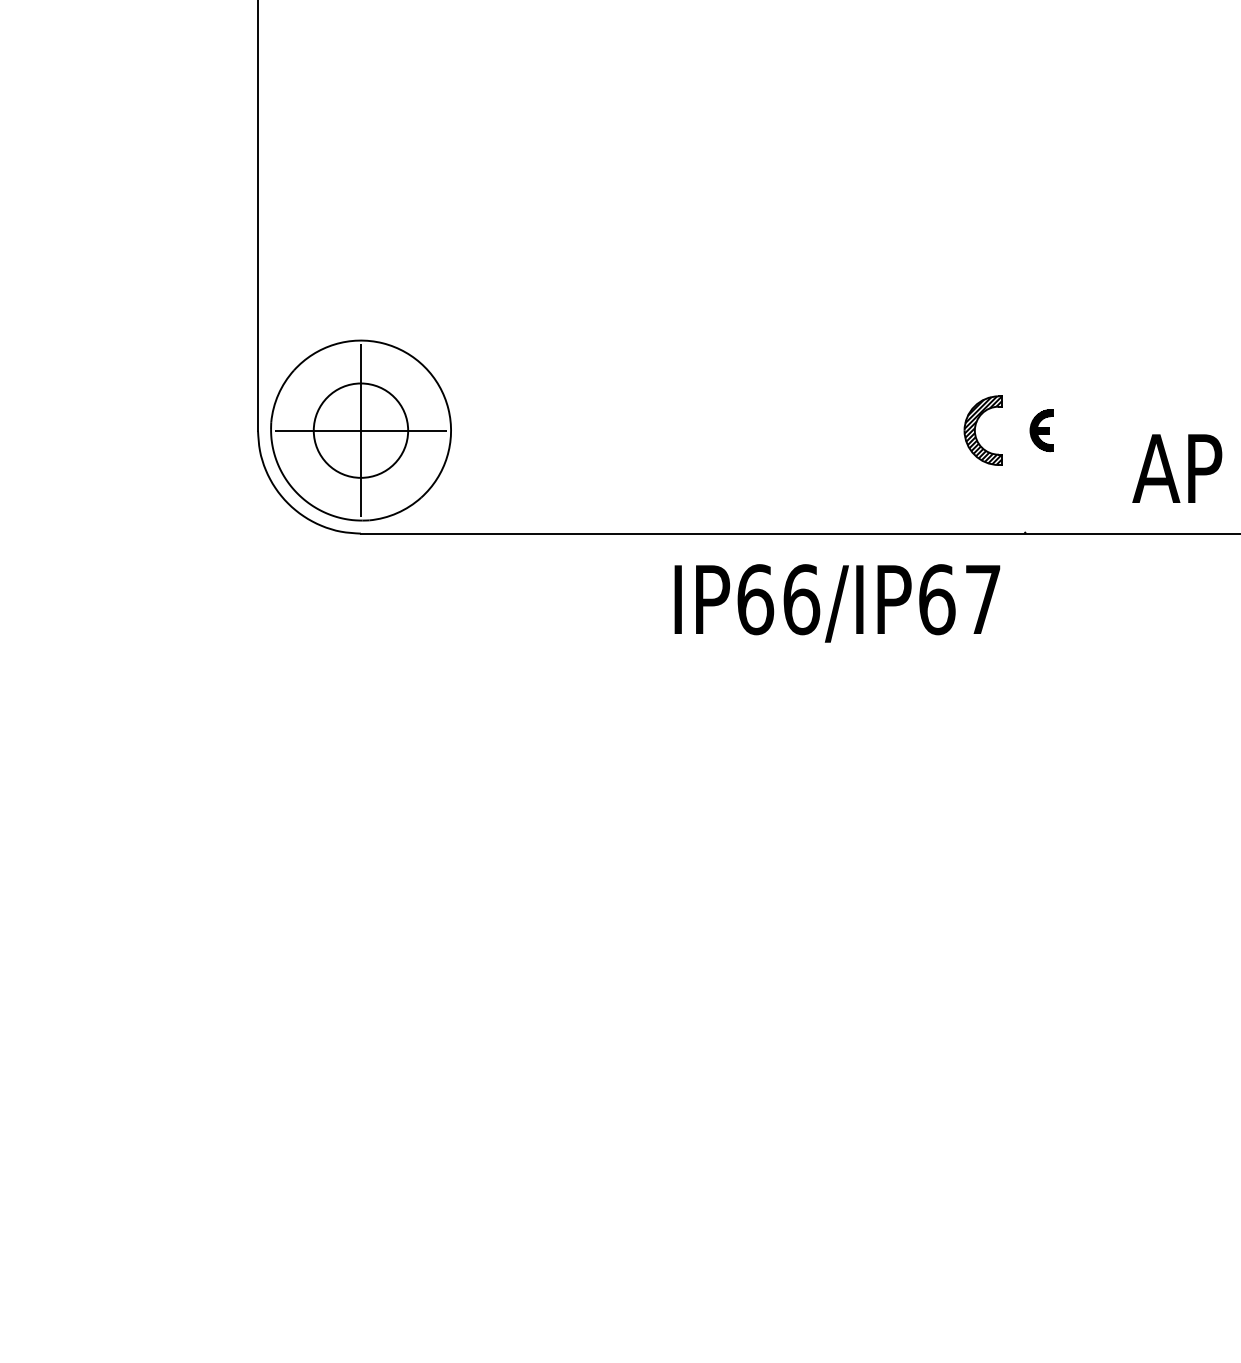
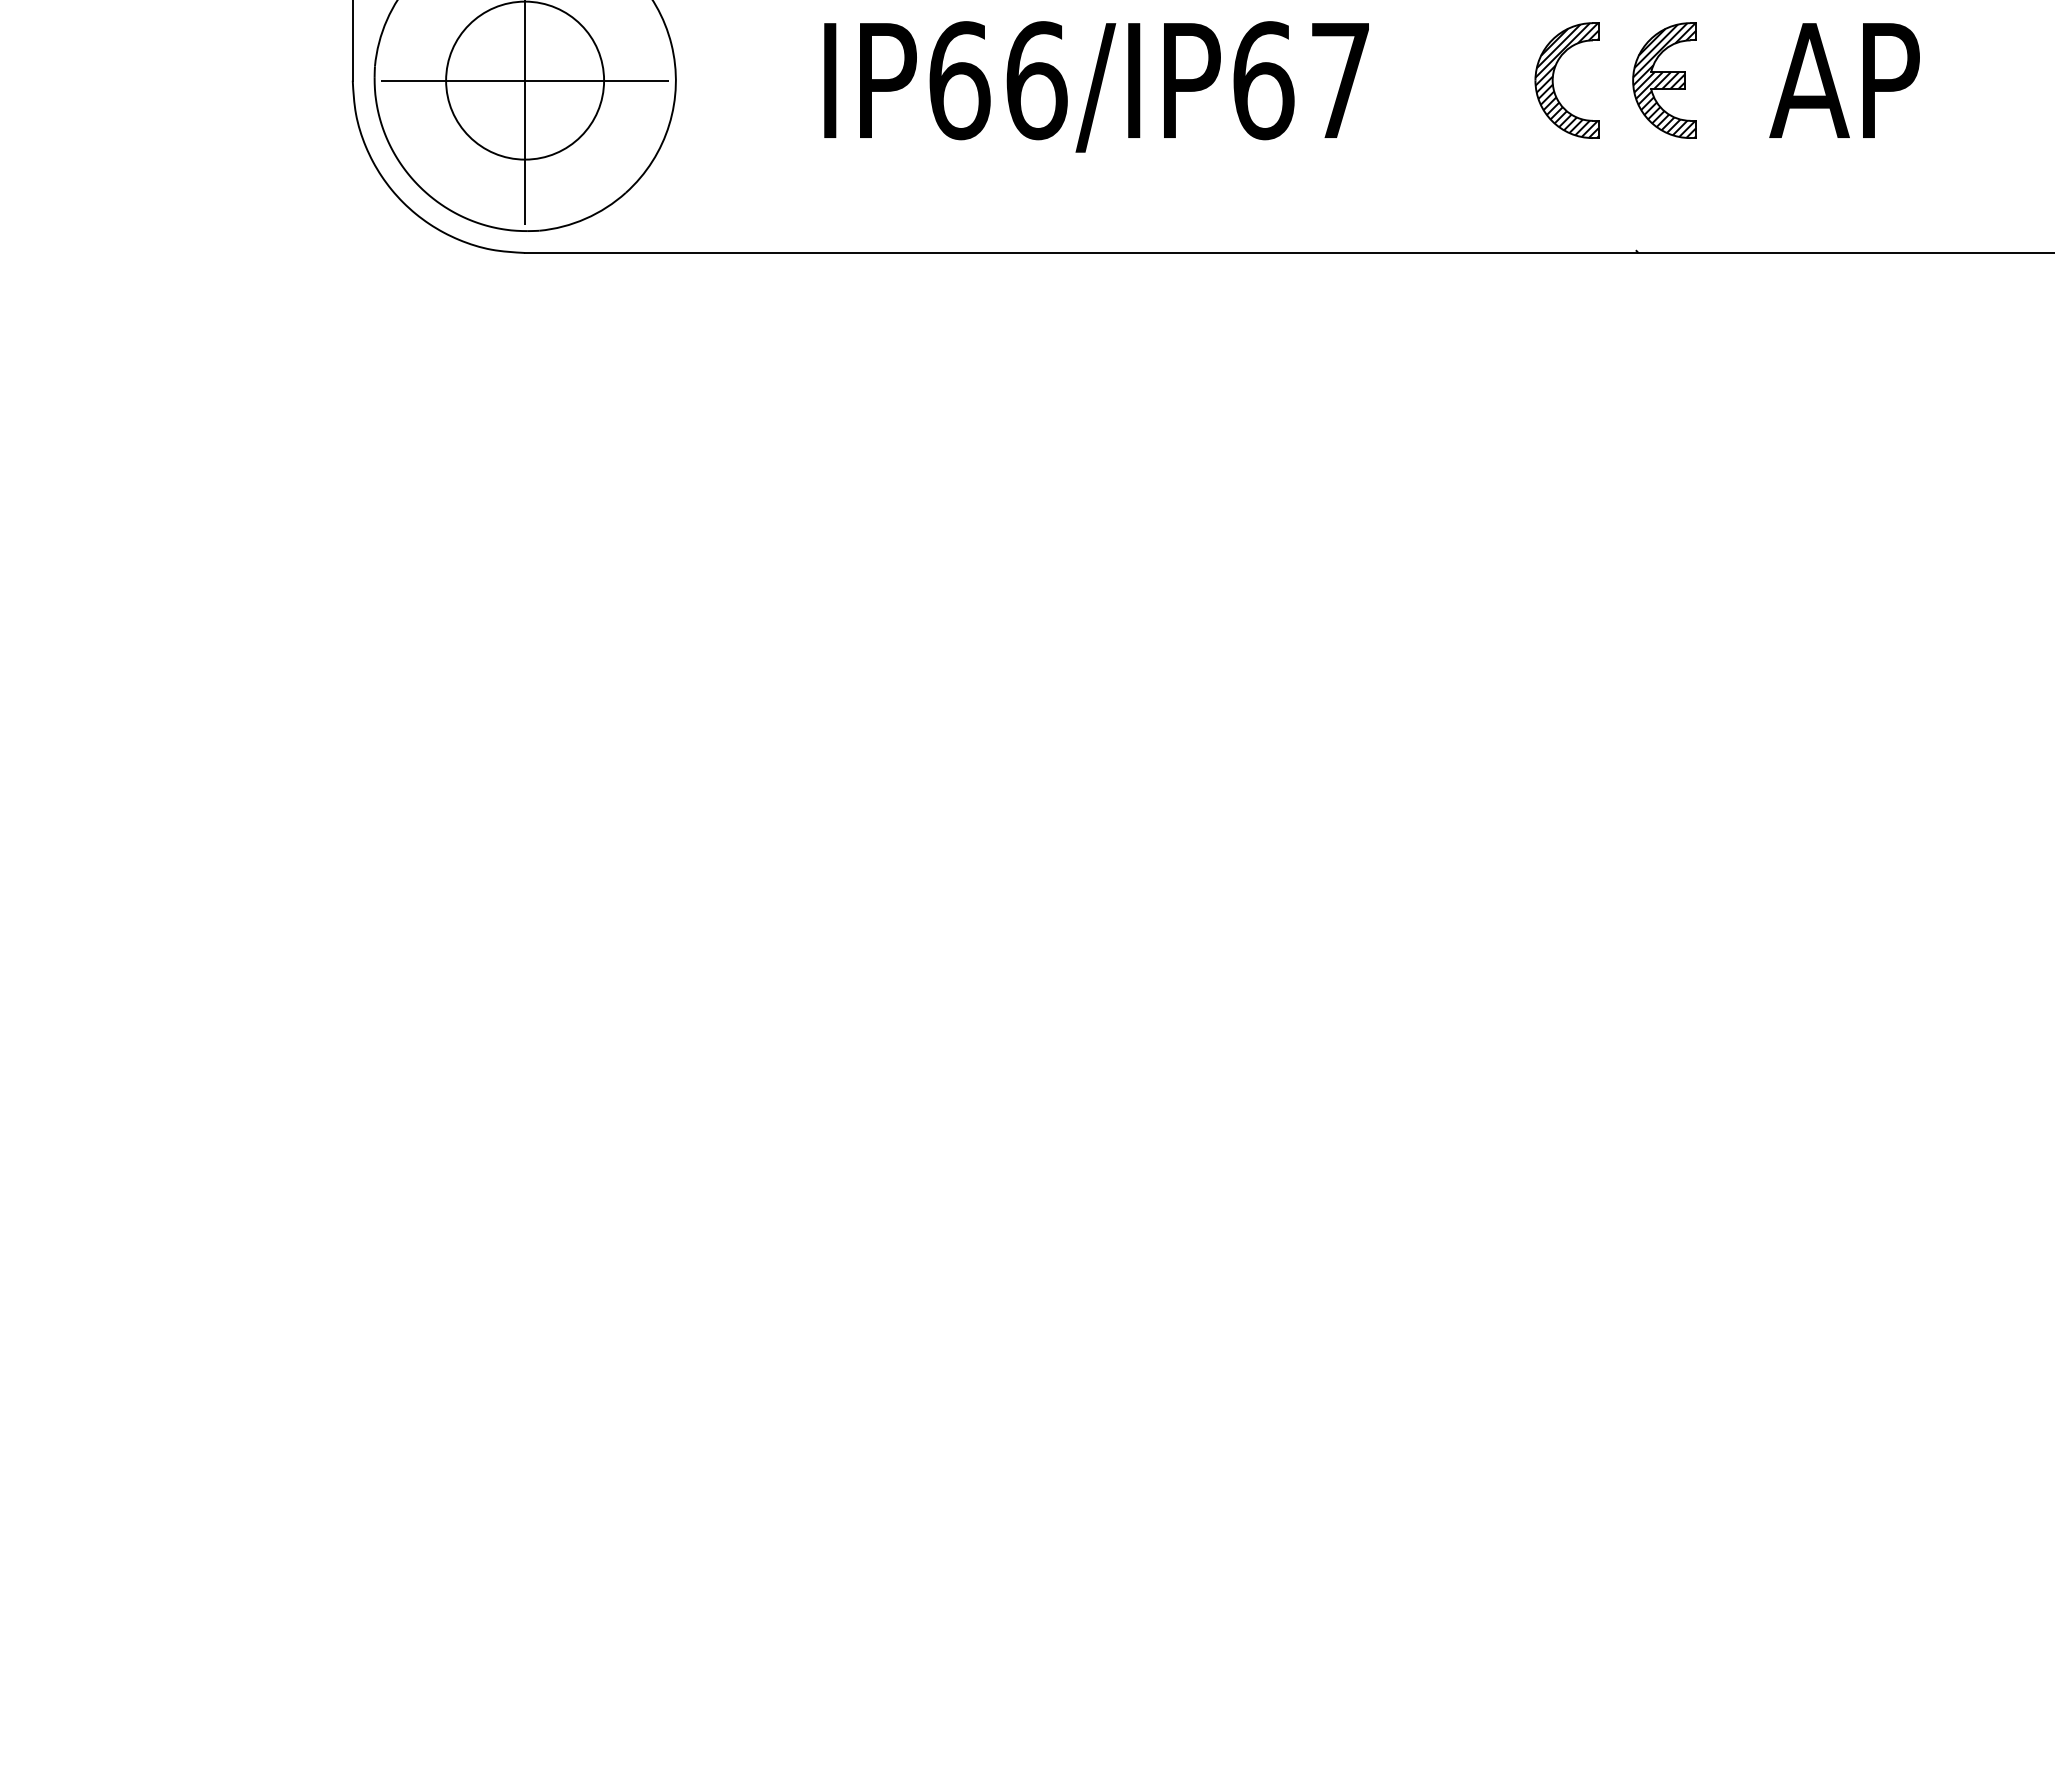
part: (1041, 430) -> (1664, 80), size x1.67
text: (1177, 468) -> (1845, 80), moved
text: (837, 603) -> (1096, 87), moved

